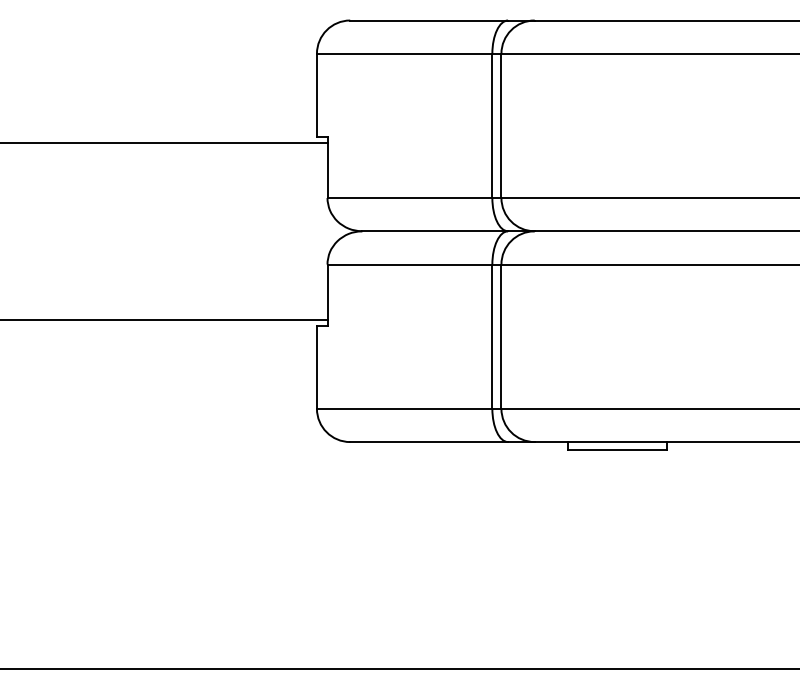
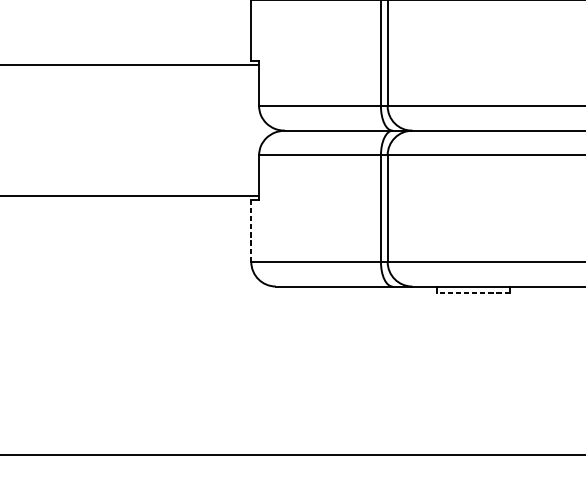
line: (316, 367) -> (250, 231), solid -> dashed
line: (616, 450) -> (472, 292), solid -> dashed

